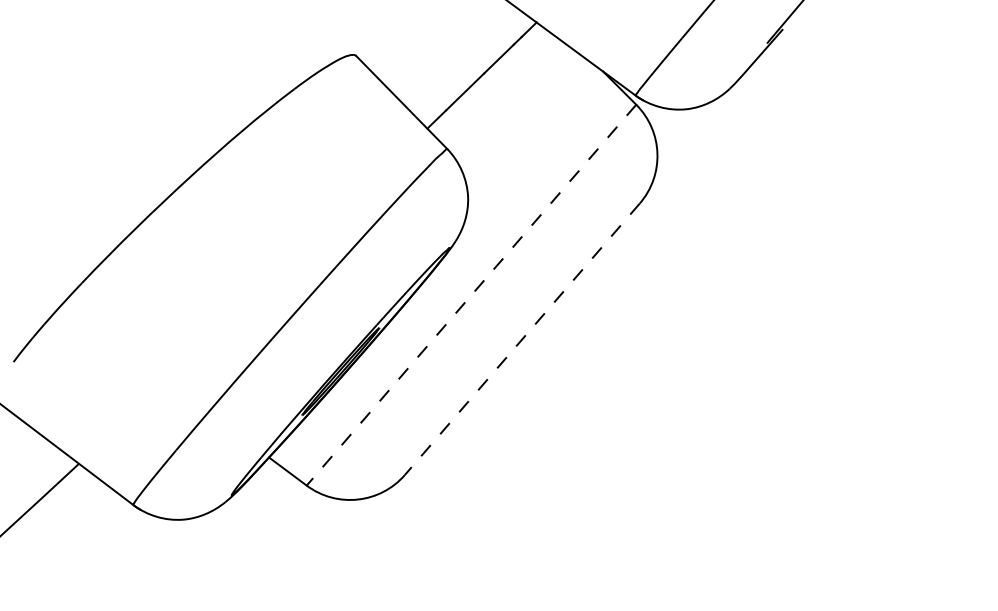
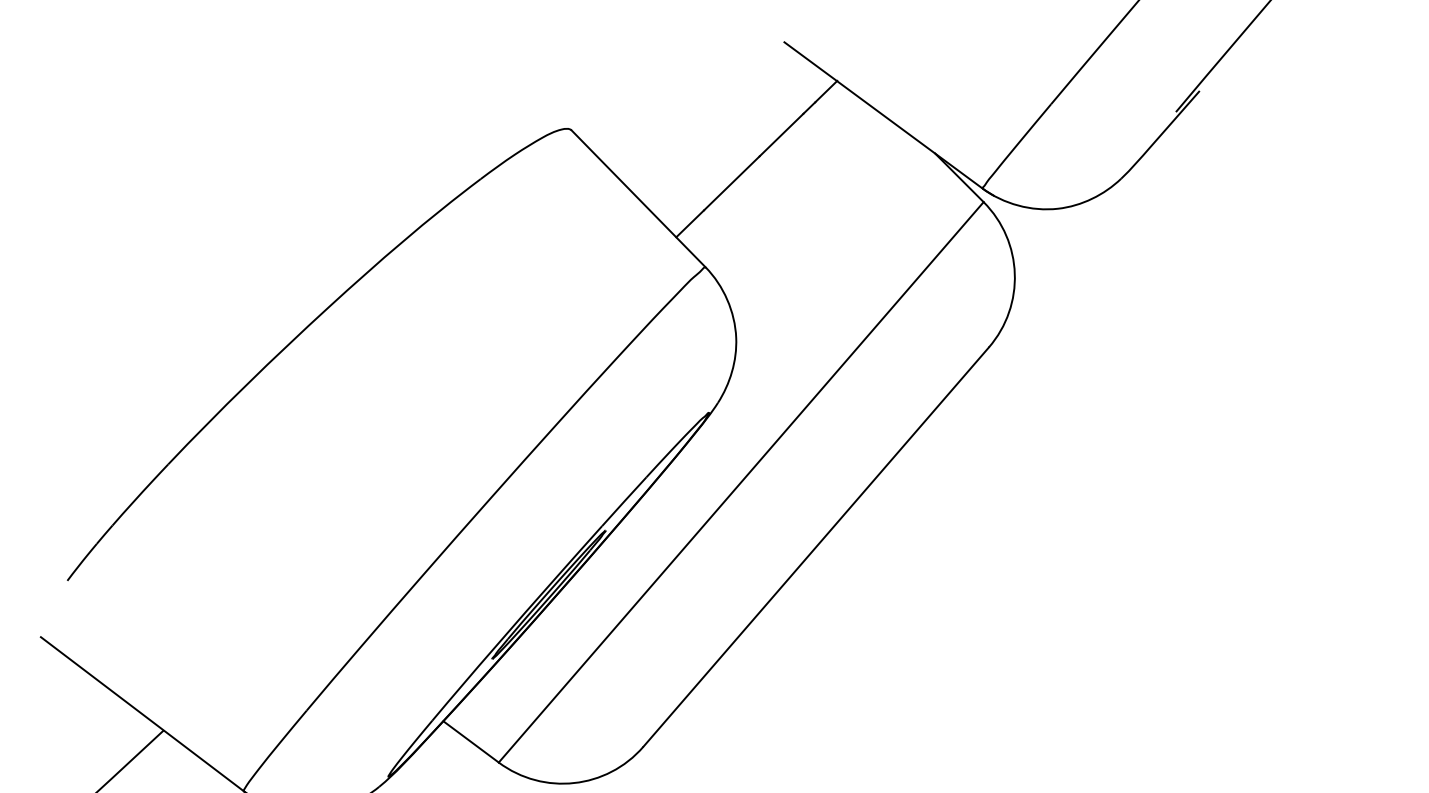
line: (471, 295) -> (741, 482), dashed -> solid
line: (522, 339) -> (816, 547), dashed -> solid

